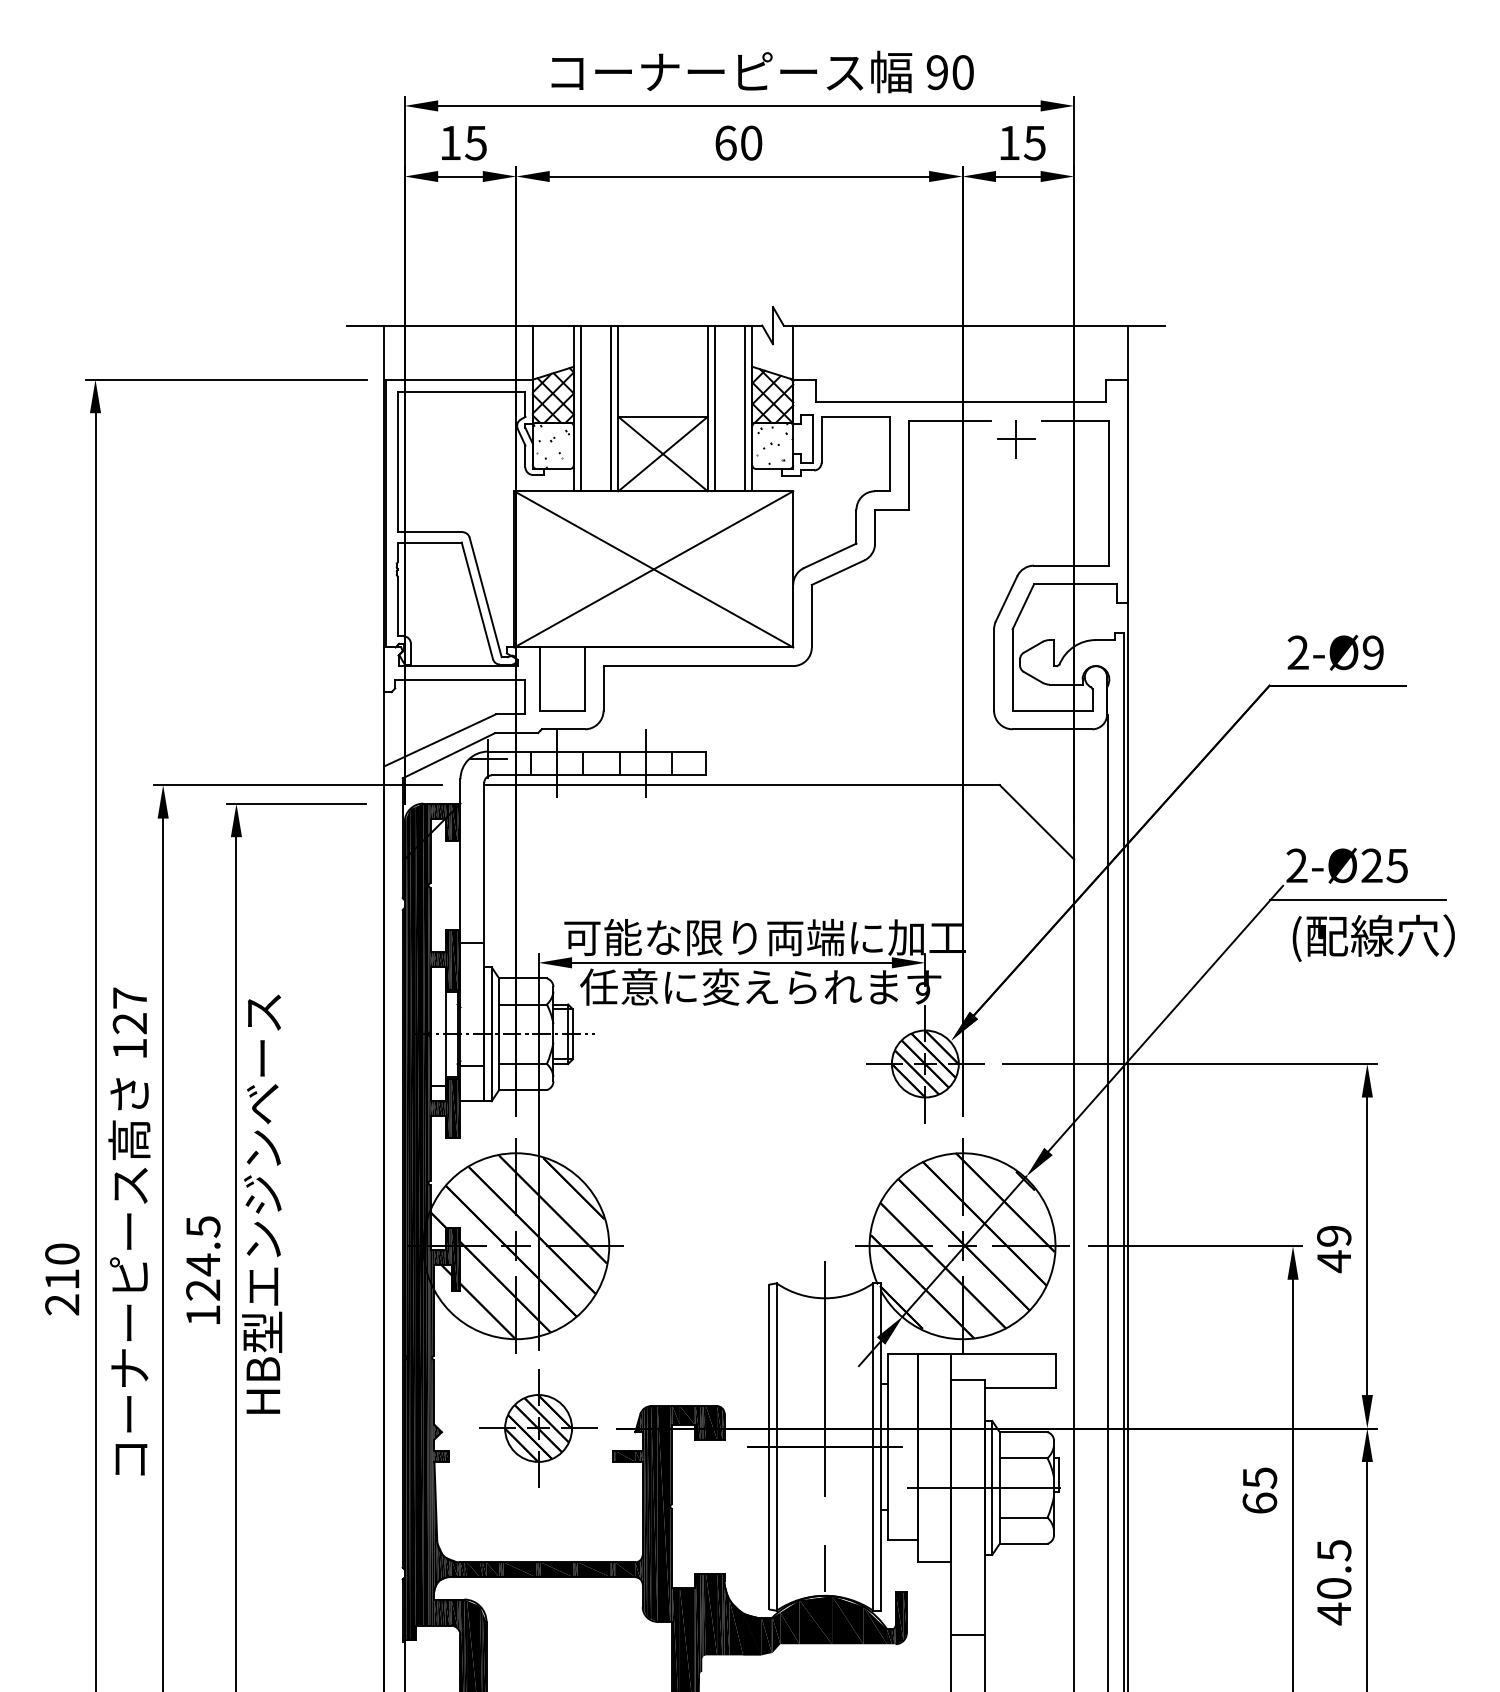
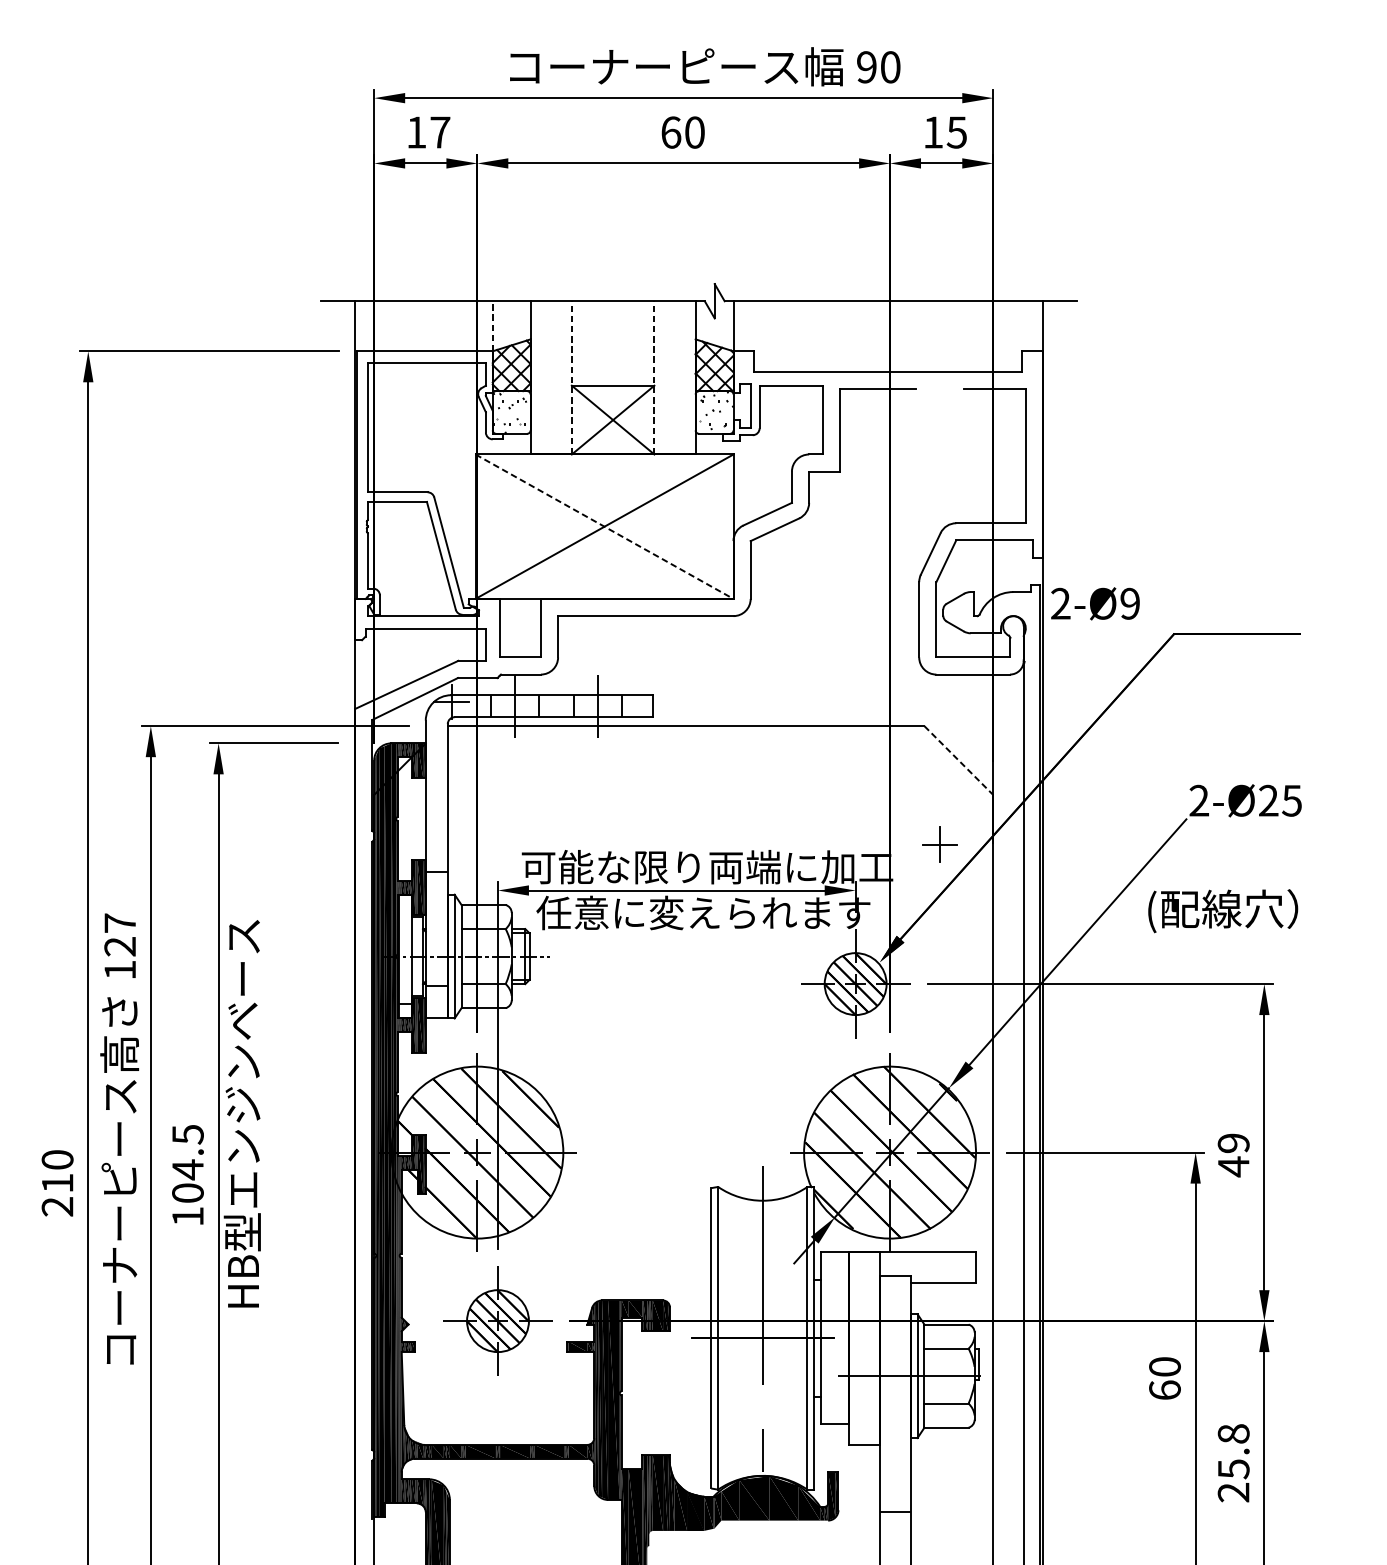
text: (475, 143) -> (439, 132), 15 -> 17
line: (532, 352) -> (492, 326), solid -> dashed
line: (581, 408) -> (537, 377), removed
line: (611, 408) -> (565, 377), removed
line: (618, 408) -> (571, 377), solid -> dashed
line: (707, 408) -> (654, 377), solid -> dashed
line: (715, 408) -> (661, 377), removed
line: (744, 408) -> (688, 377), removed
part: (1016, 439) -> (939, 844), moved
line: (653, 569) -> (604, 526), solid -> dashed
text: (1335, 652) -> (1095, 603), moved
line: (1036, 822) -> (958, 760), solid -> dashed
line: (1358, 900) -> (1256, 832), removed
text: (1373, 937) -> (1222, 910), moved
text: (203, 1289) -> (188, 1192), 124.5 -> 104.5
text: (1259, 1478) -> (1164, 1367), 65 -> 60
text: (1334, 1582) -> (1233, 1463), 40.5 -> 25.8

